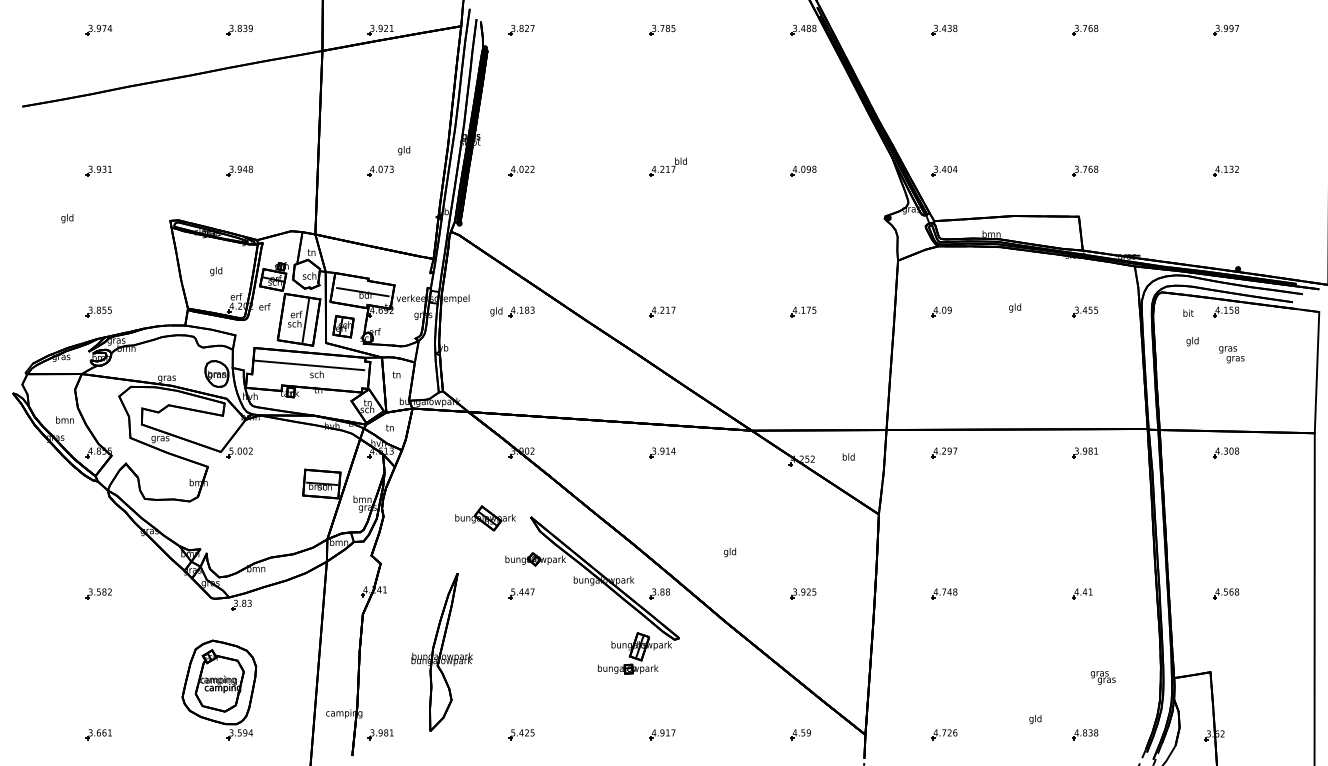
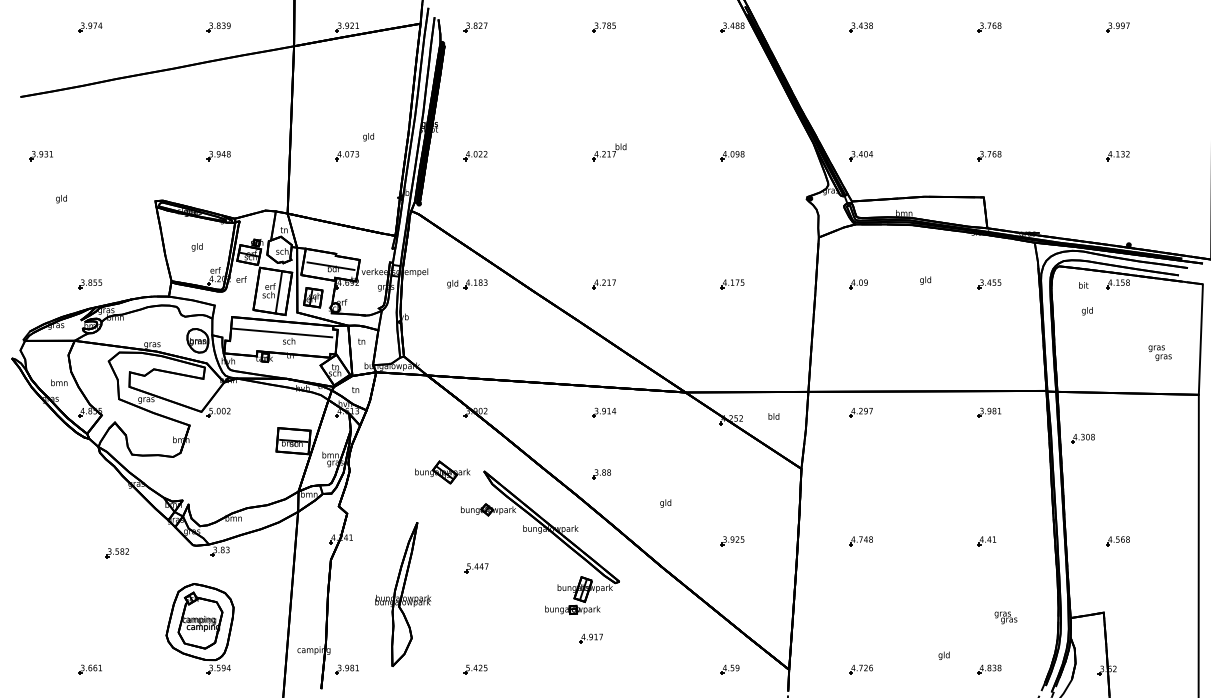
part: (98, 171) -> (40, 156), moved
text: (1231, 353) -> (1159, 352), moved
part: (1225, 452) -> (1082, 438), moved
part: (98, 594) -> (116, 553), moved
part: (521, 594) -> (476, 568), moved
part: (659, 594) -> (601, 474), moved
part: (661, 734) -> (590, 638), moved

